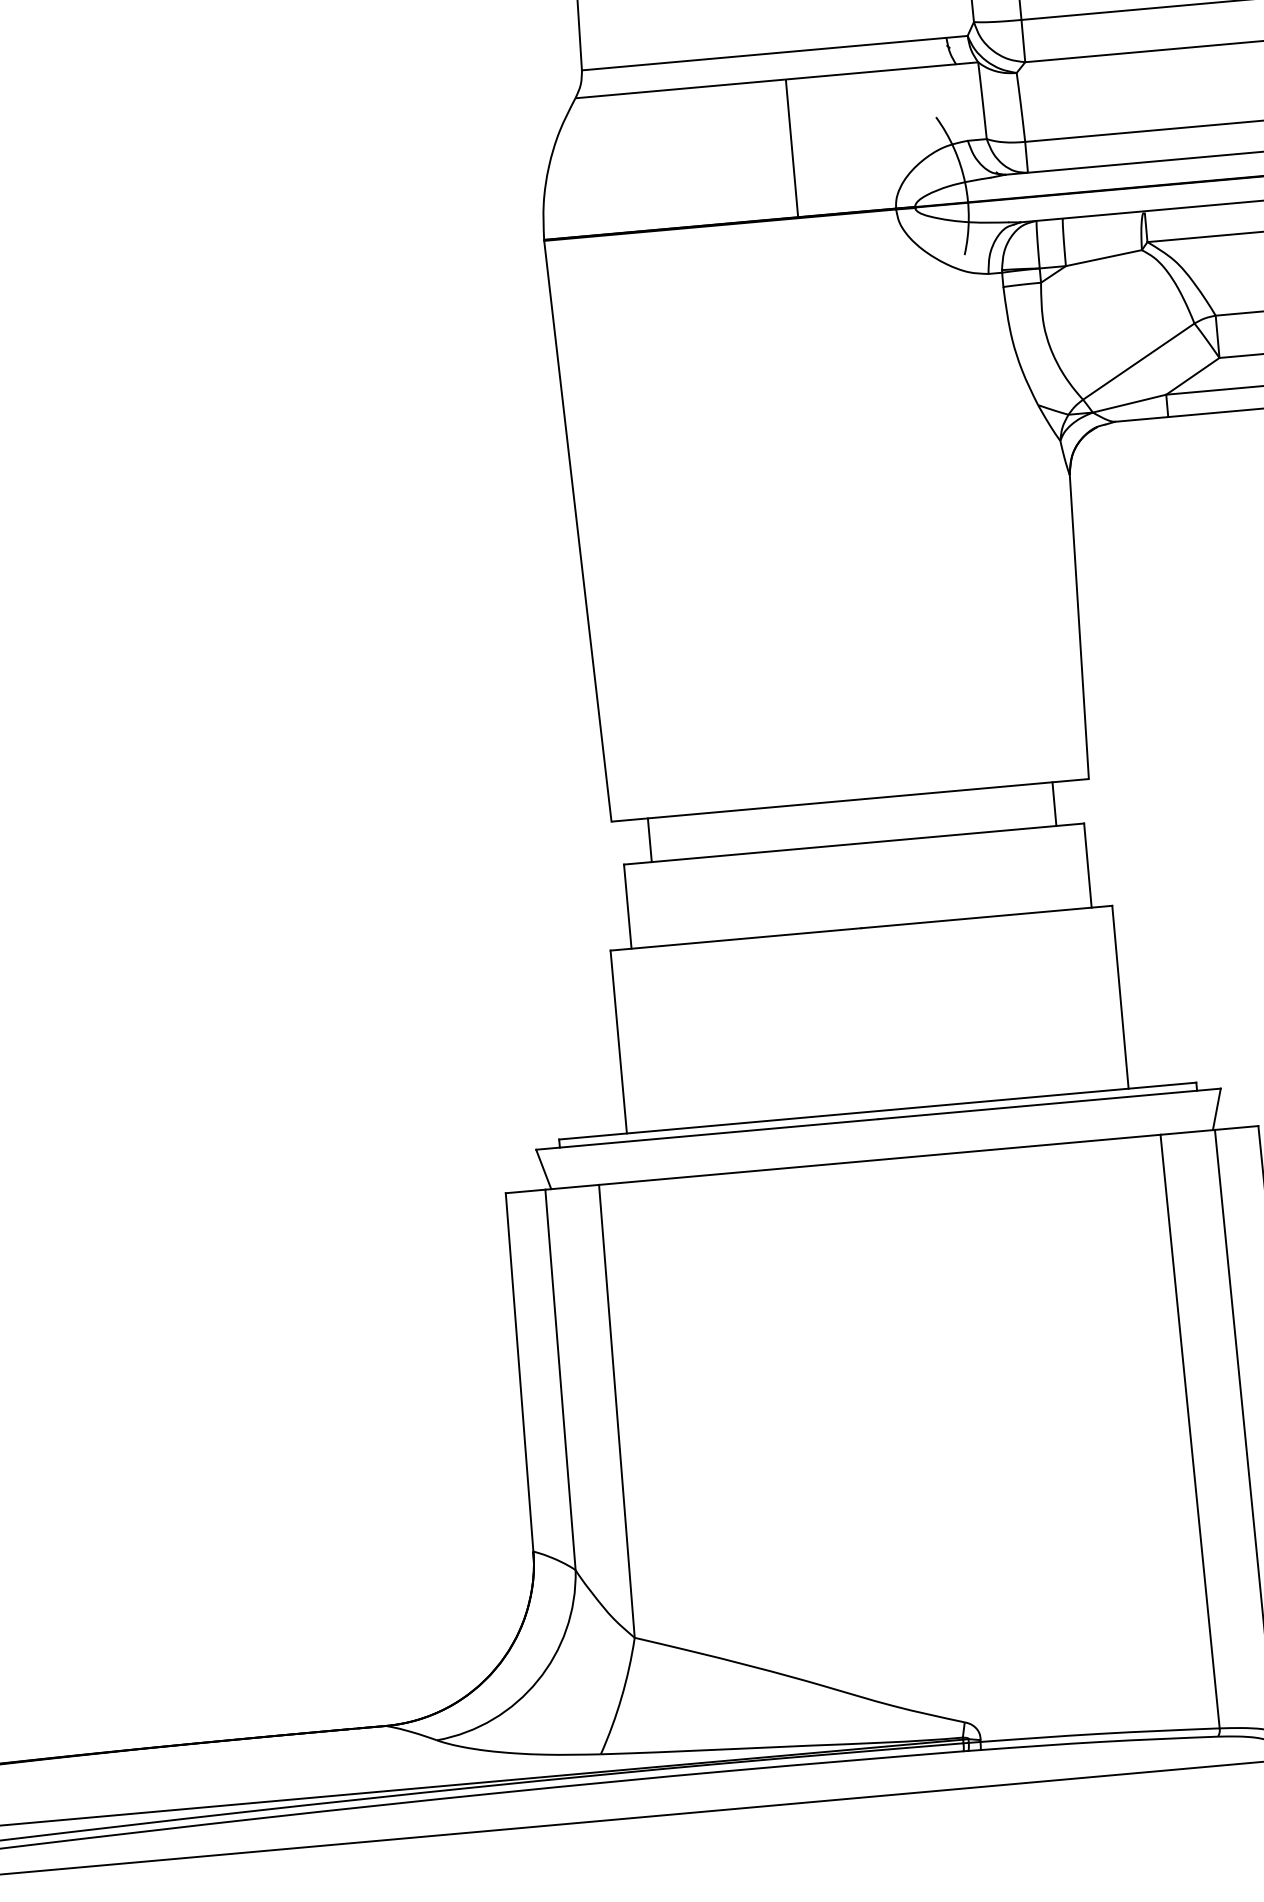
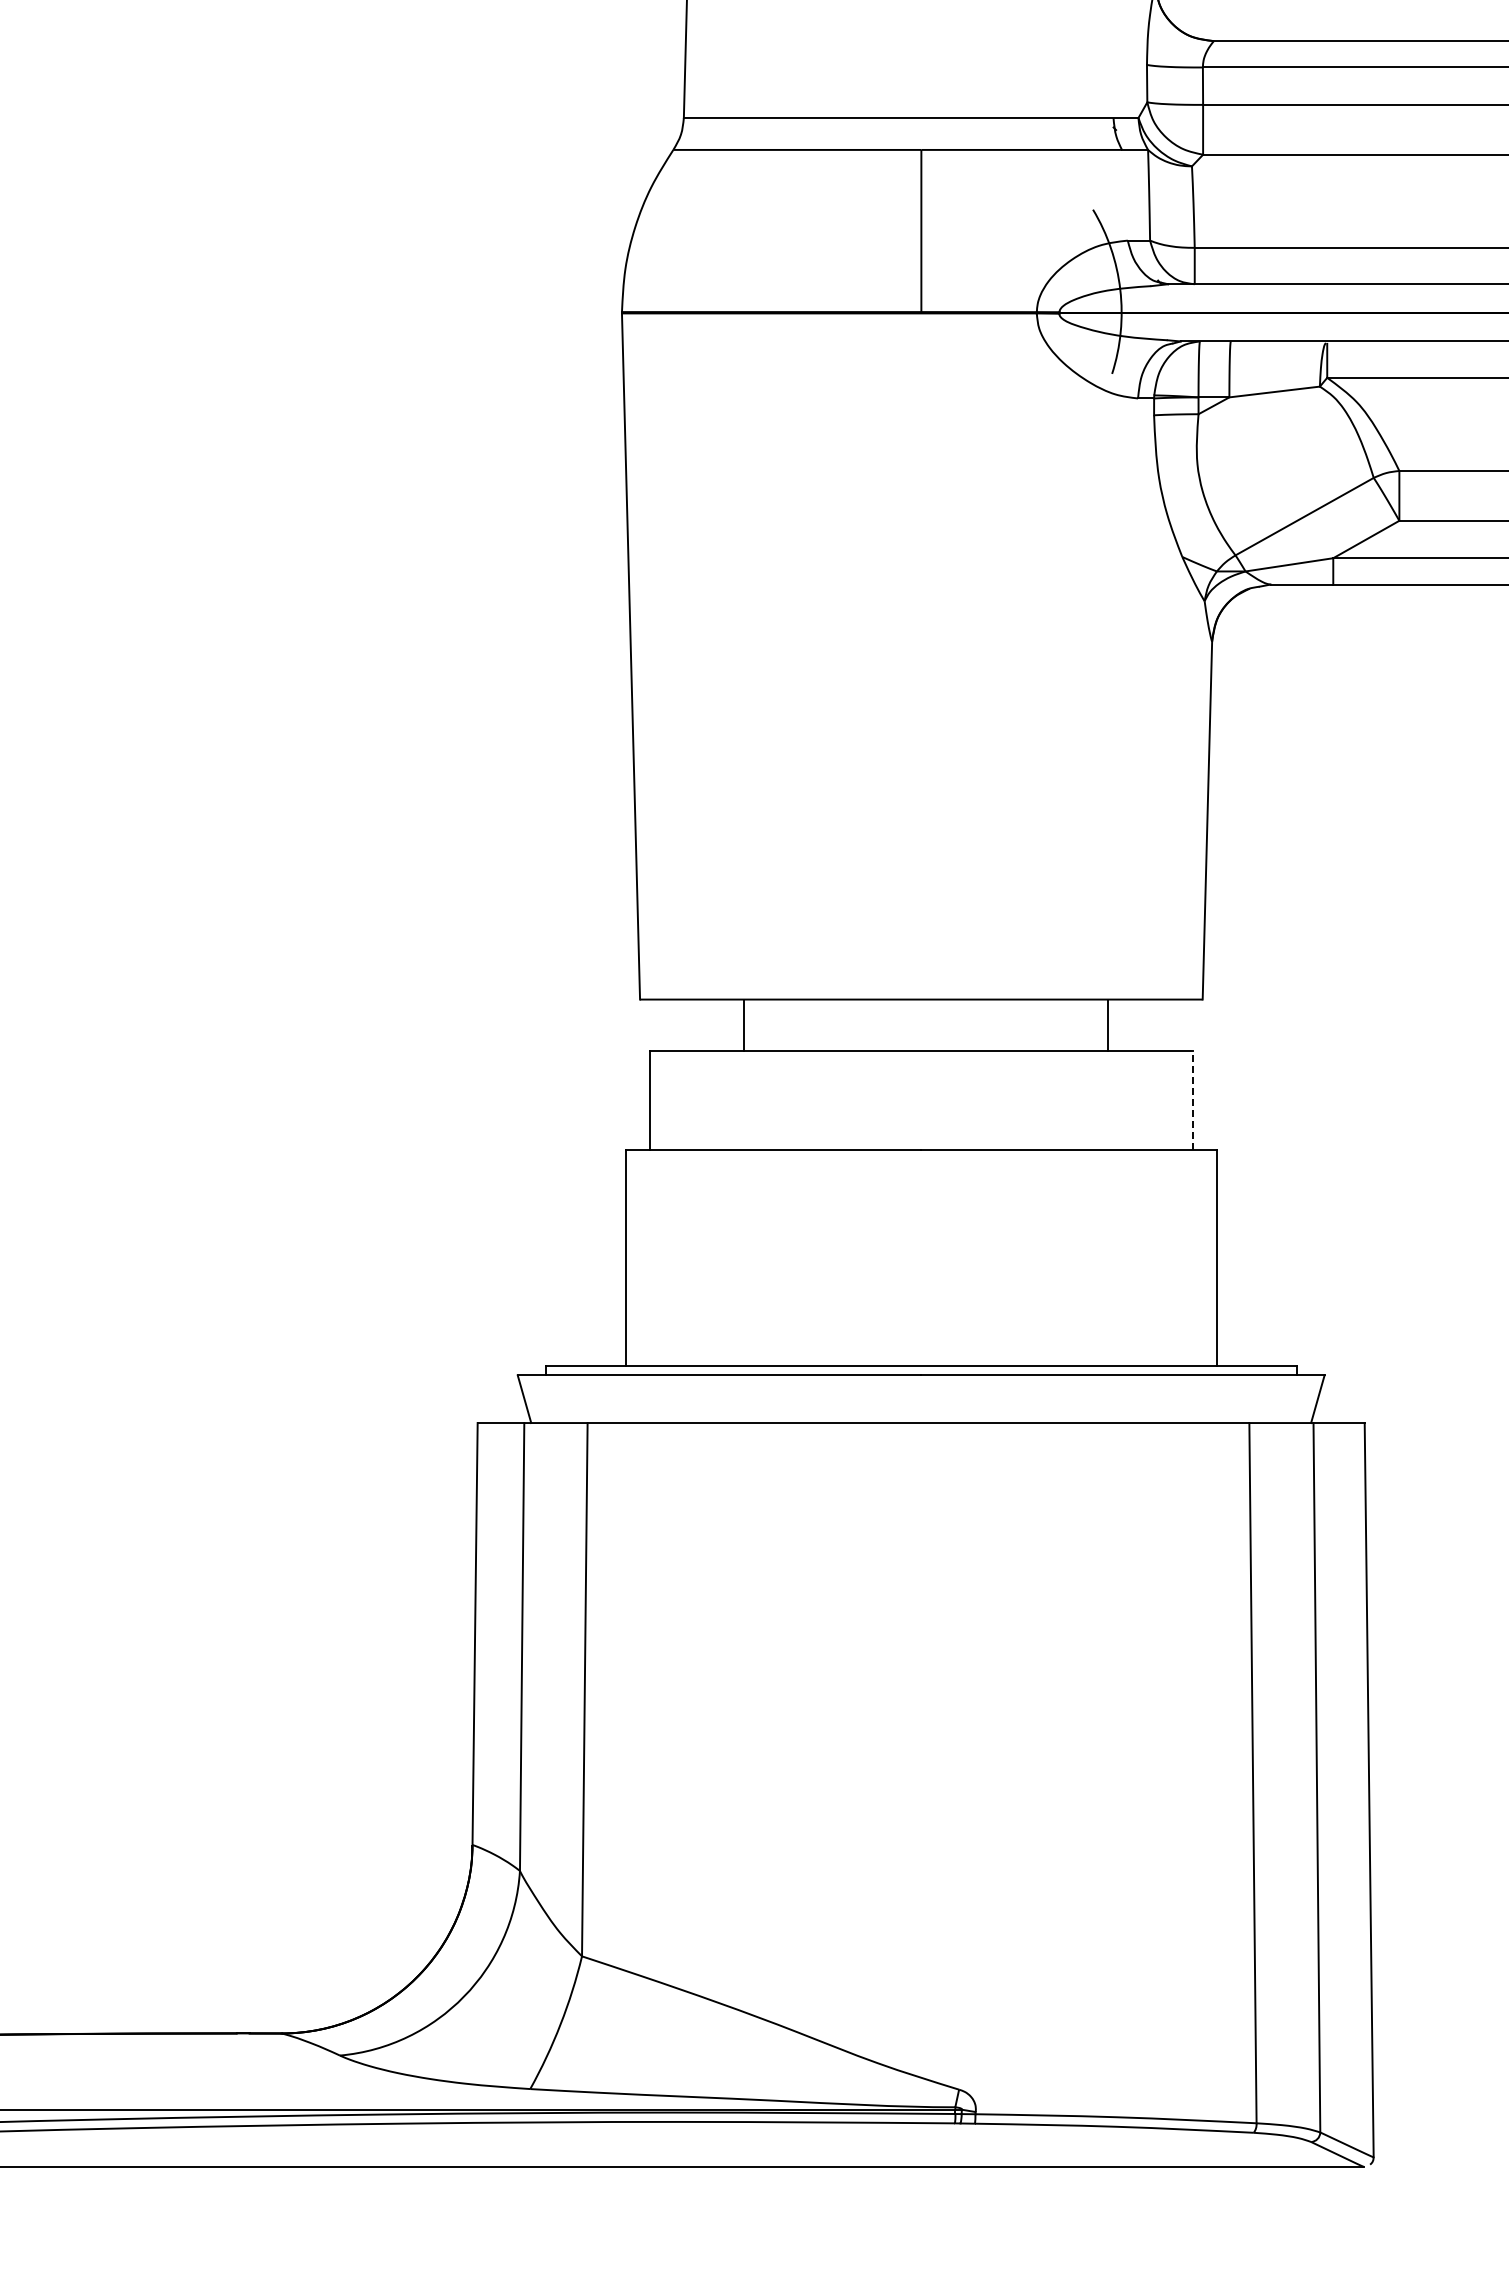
line: (1054, 804) -> (1107, 1025), moved
line: (649, 840) -> (743, 1025), moved
line: (1087, 865) -> (1192, 1100), solid -> dashed

